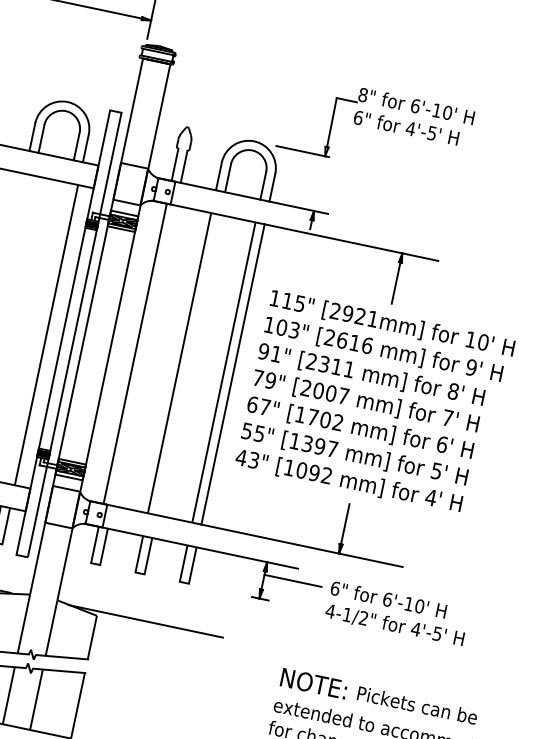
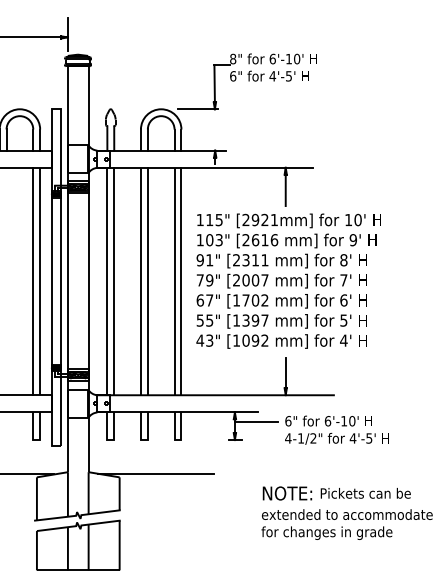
line: (37, 333) -> (33, 281), added
line: (144, 355) -> (114, 281), added
line: (188, 364) -> (147, 281), added

